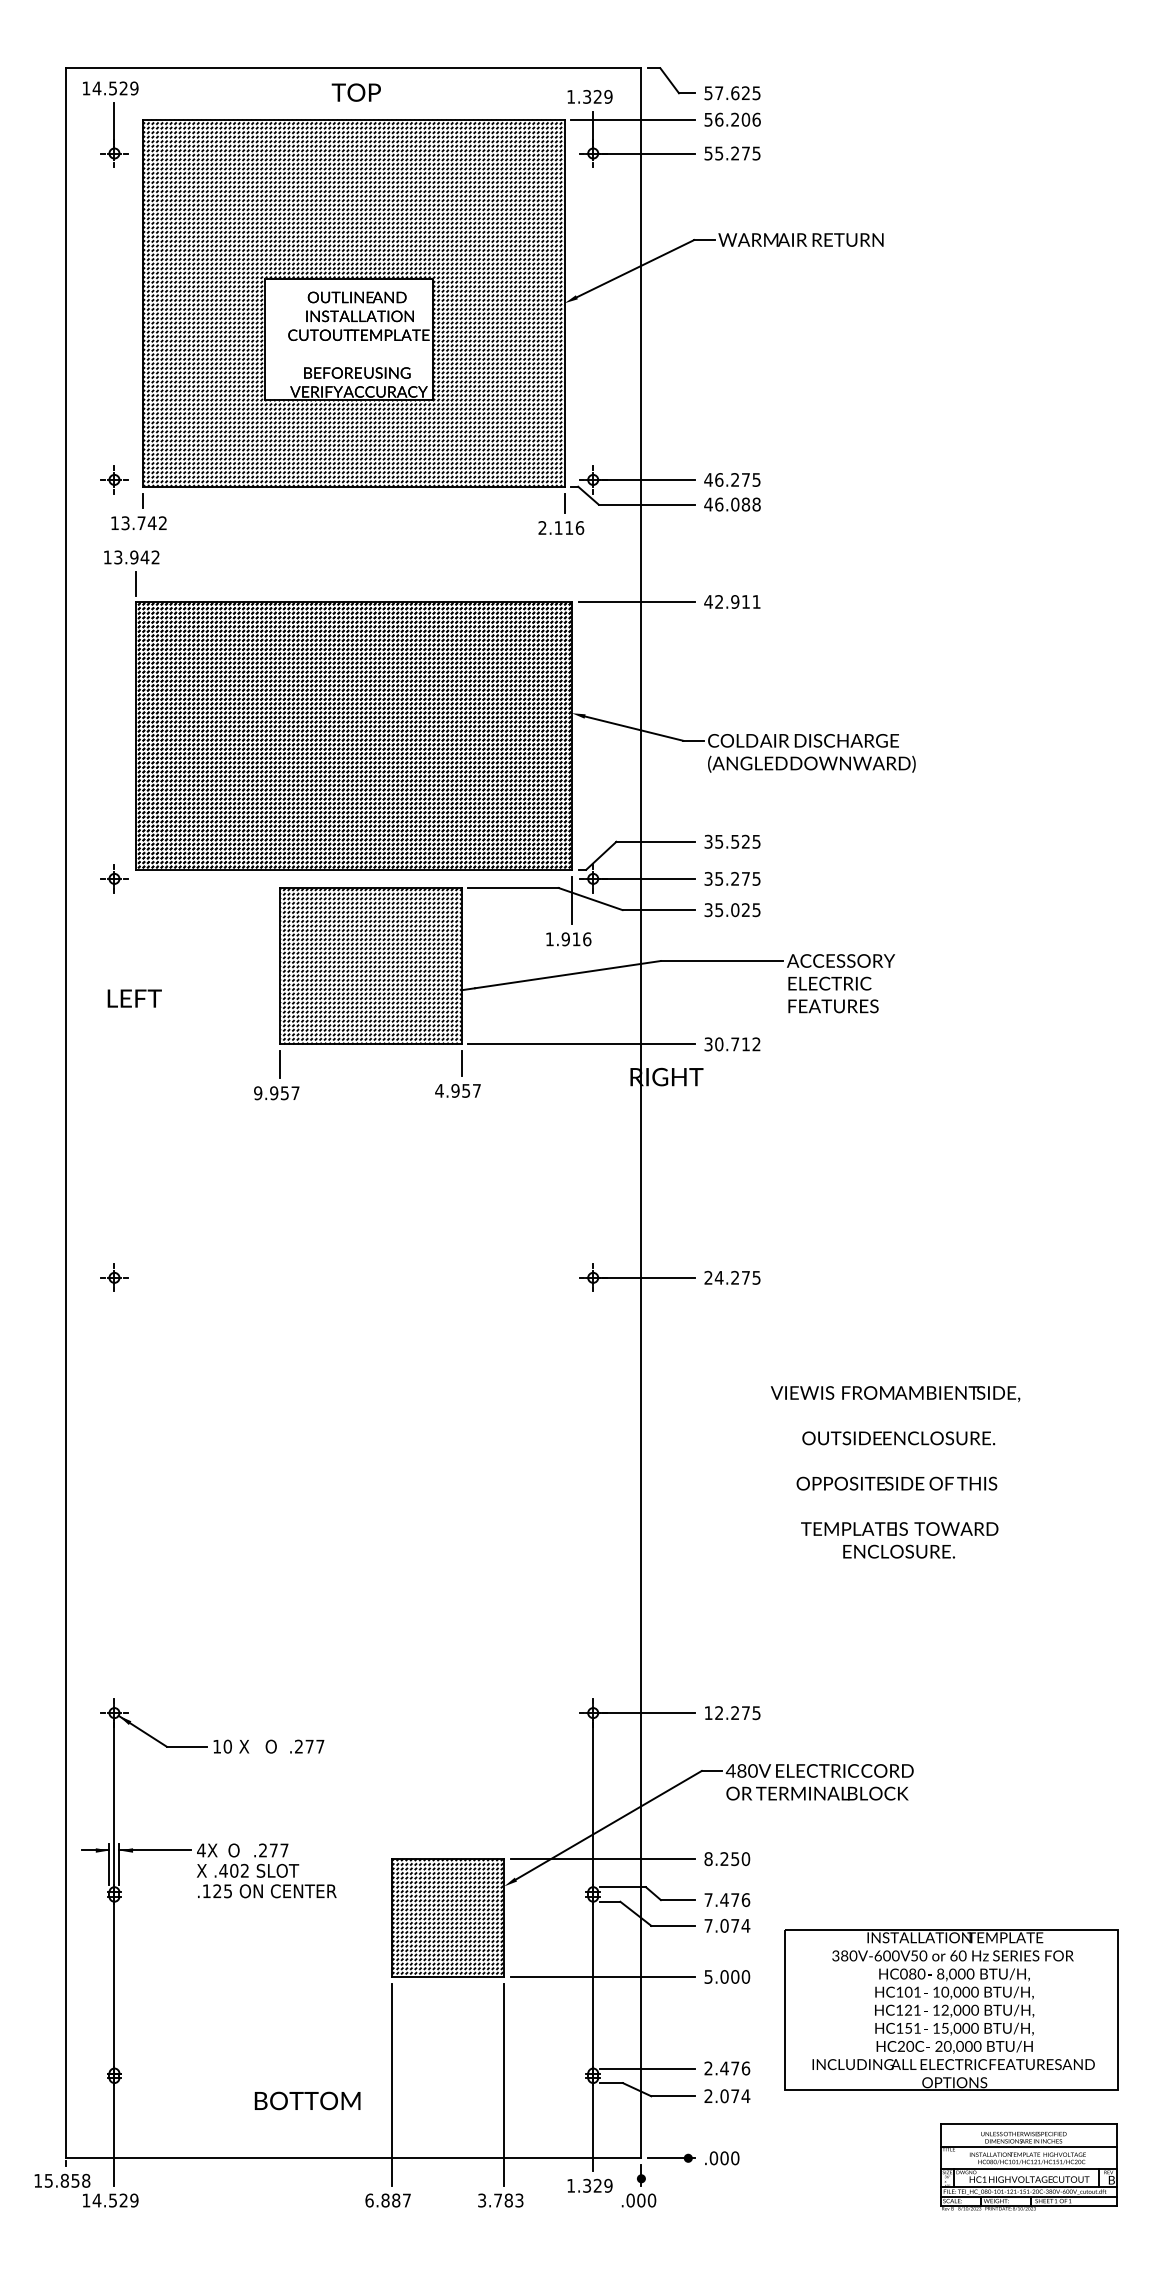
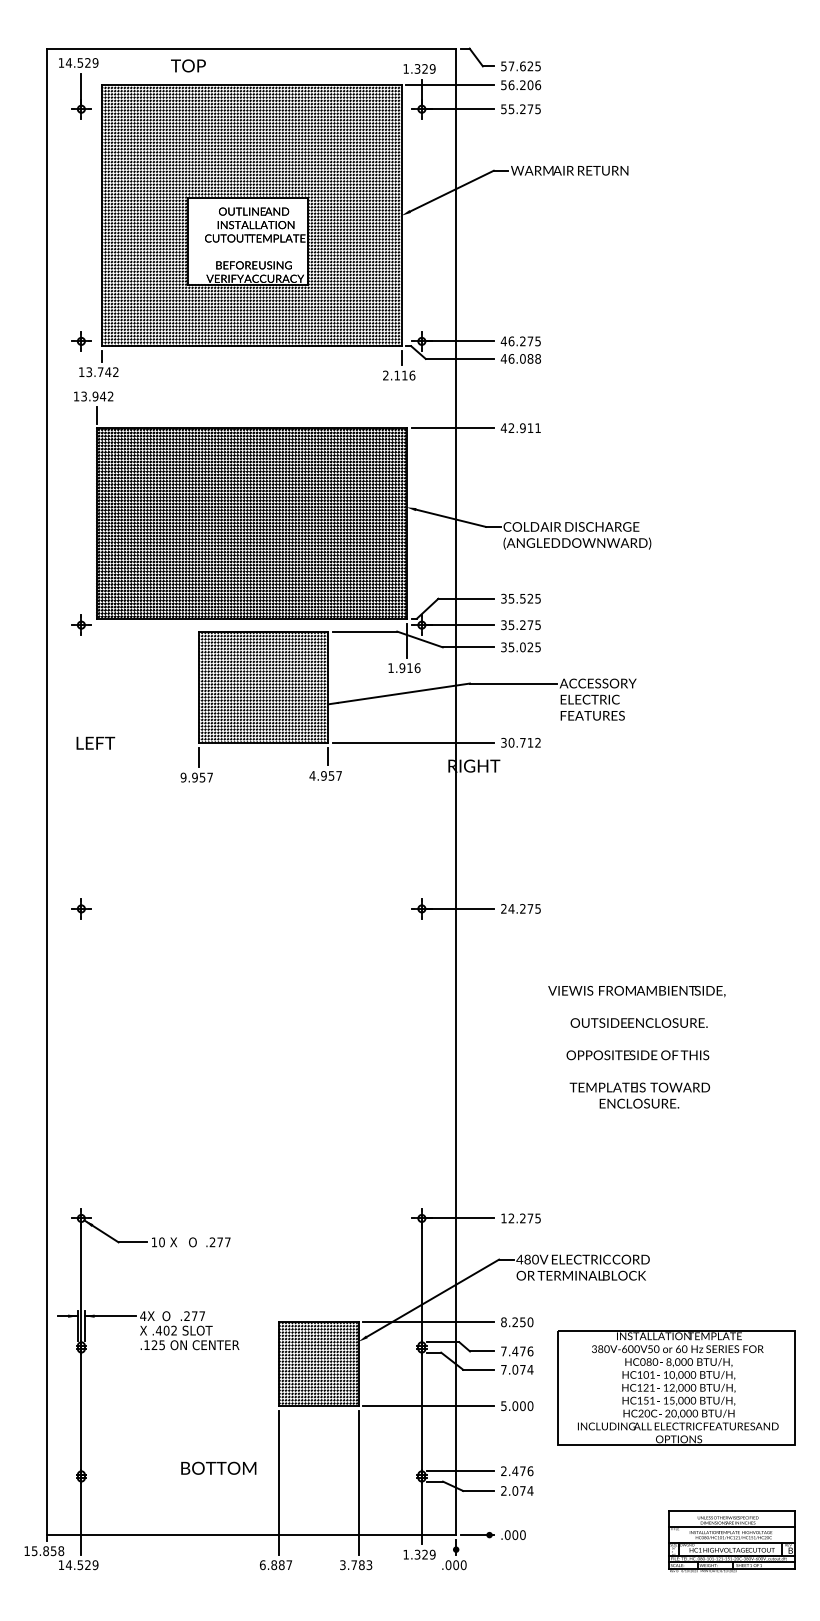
text: (356, 92) -> (188, 65), moved
text: (134, 997) -> (95, 742), moved
part: (951, 2009) -> (676, 1387), moved
text: (307, 2099) -> (218, 1467), moved

